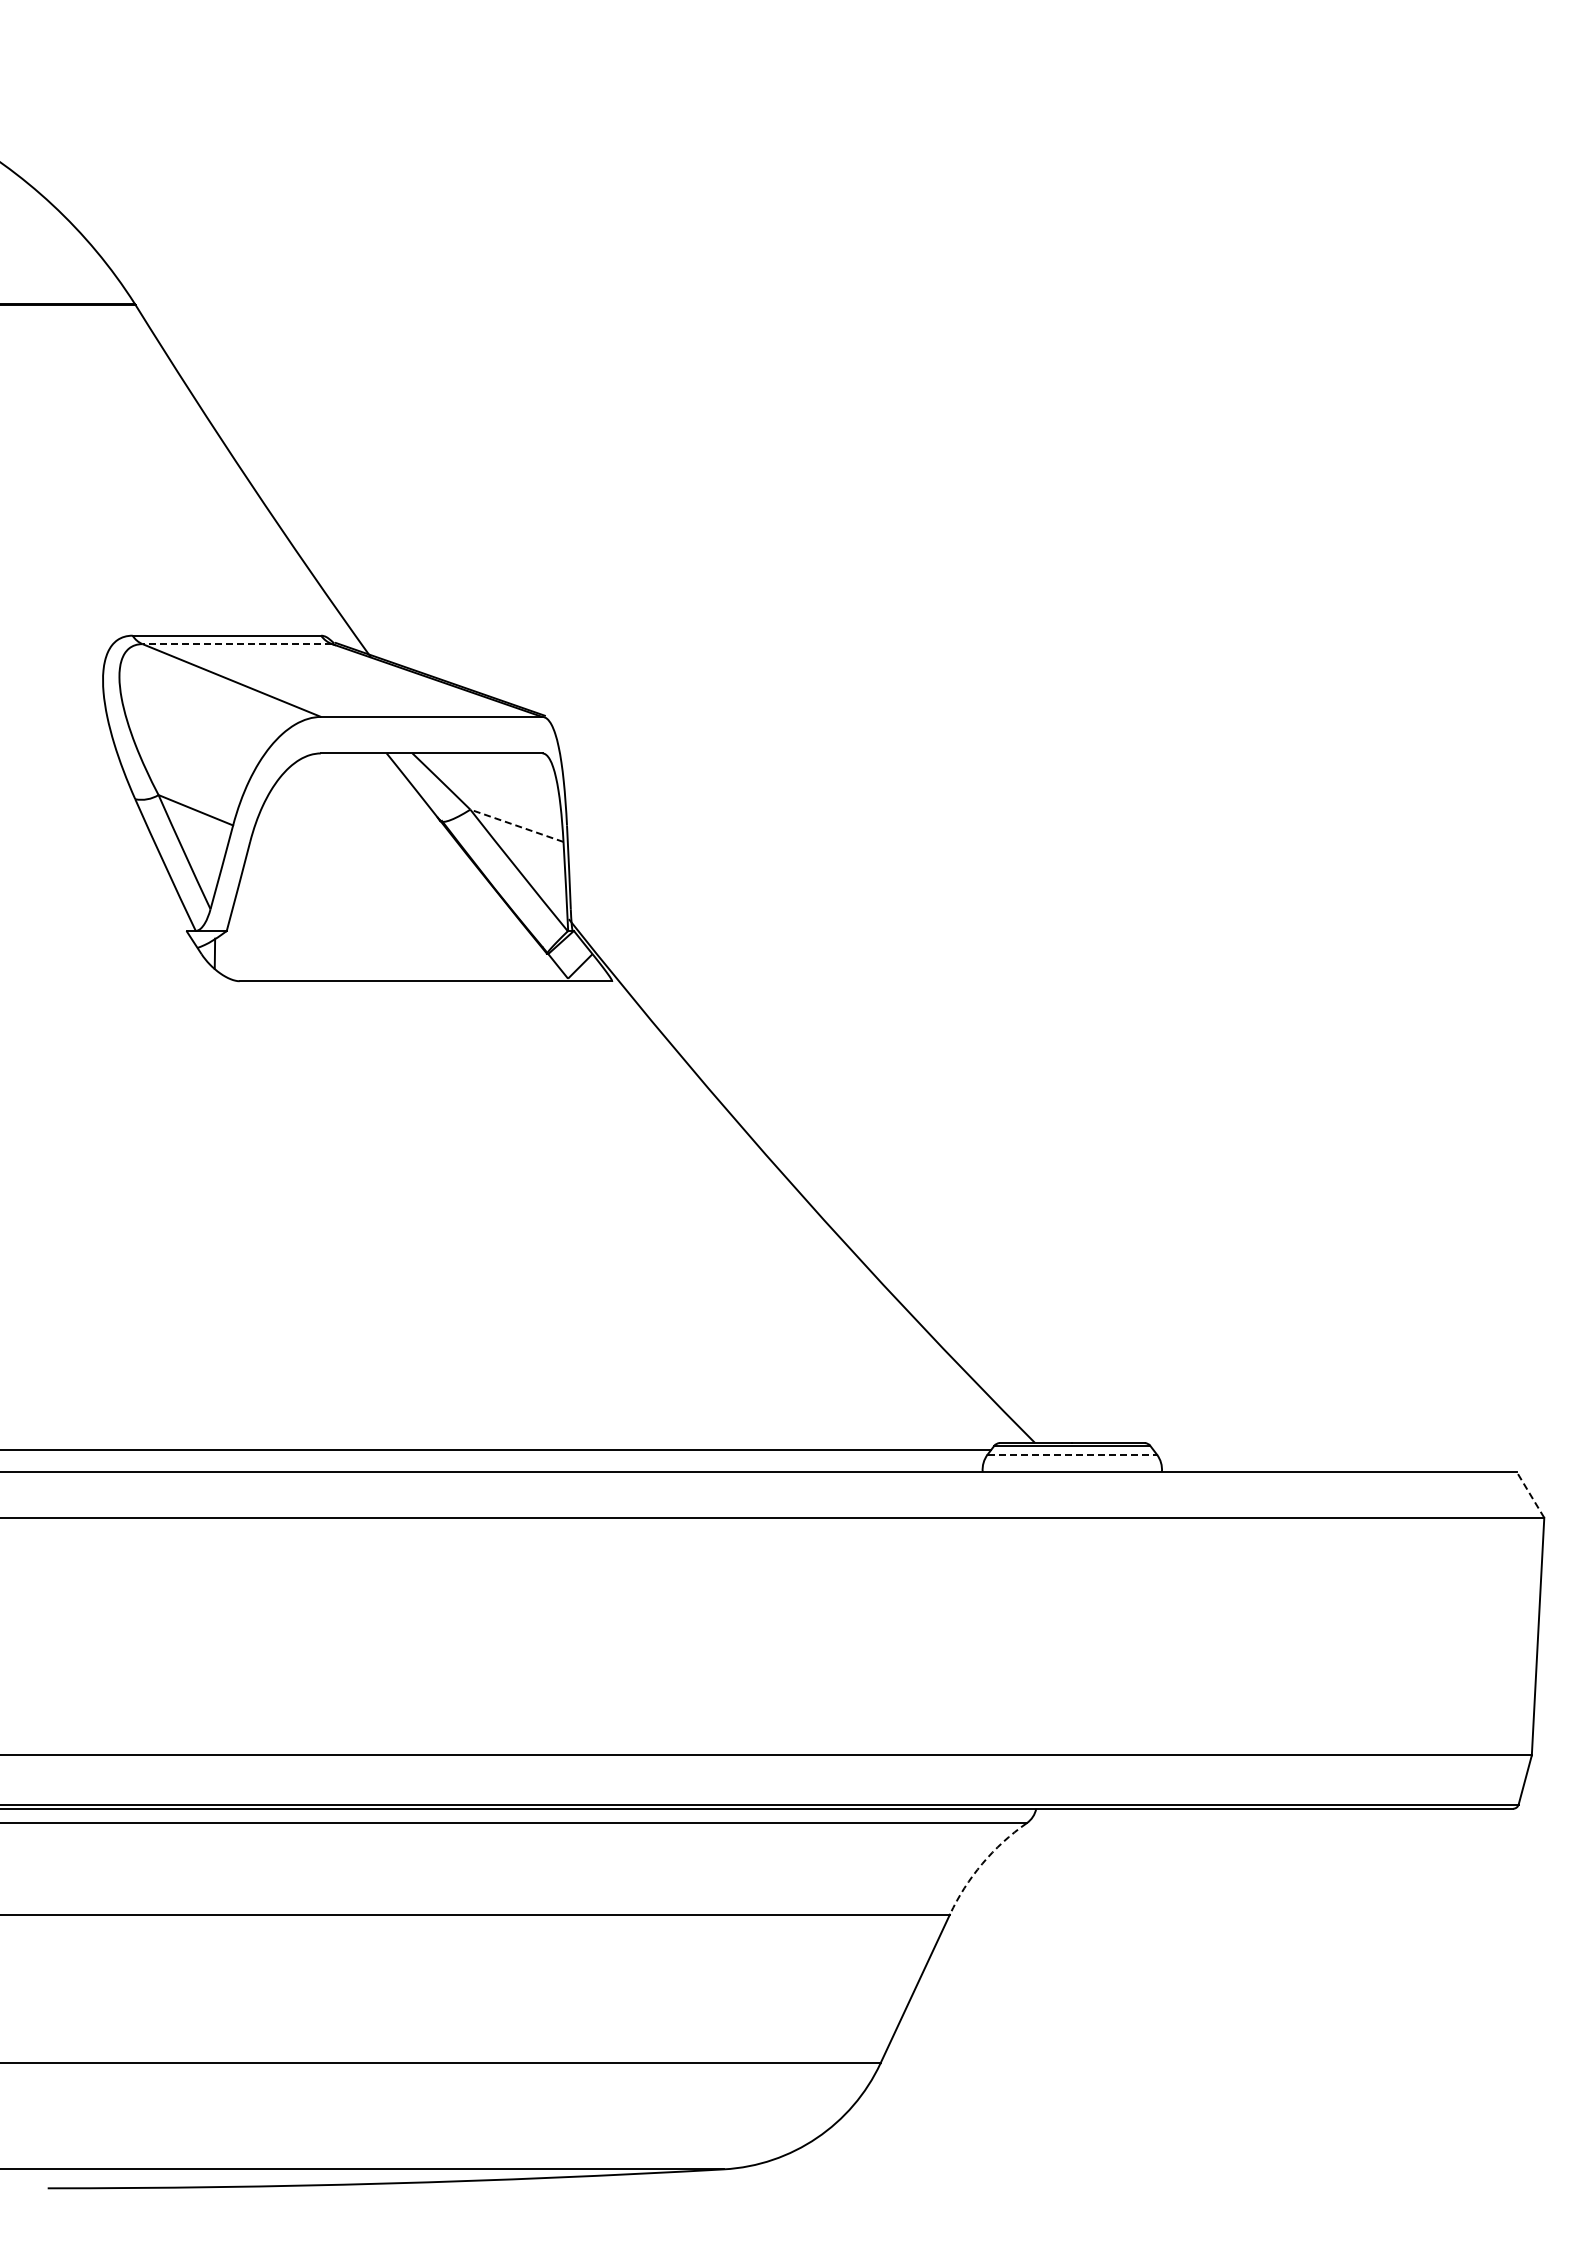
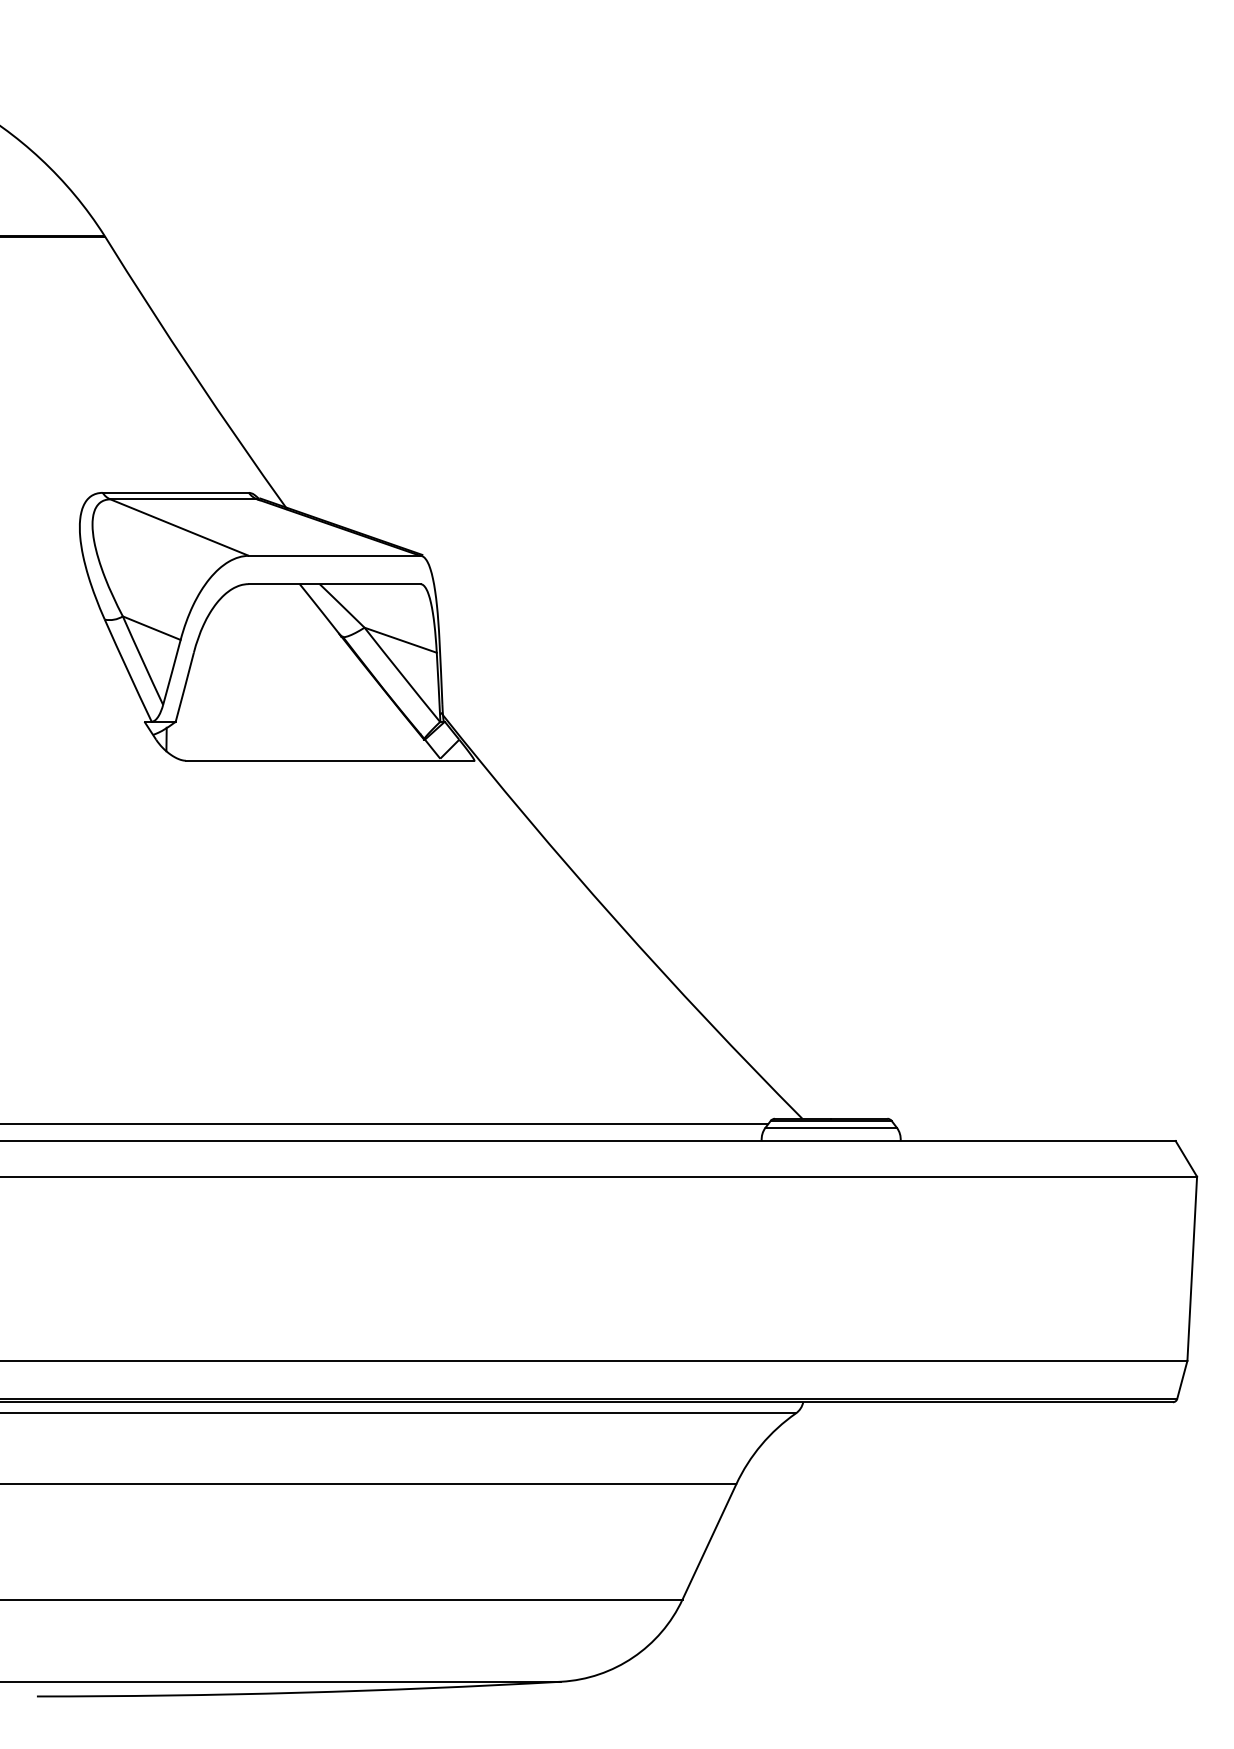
line: (237, 644) -> (184, 499), dashed -> solid
line: (516, 825) -> (400, 640), dashed -> solid
line: (1072, 1454) -> (831, 1127), dashed -> solid
line: (1530, 1494) -> (1186, 1158), dashed -> solid
arc: (982, 1863) -> (761, 1444), dashed -> solid

